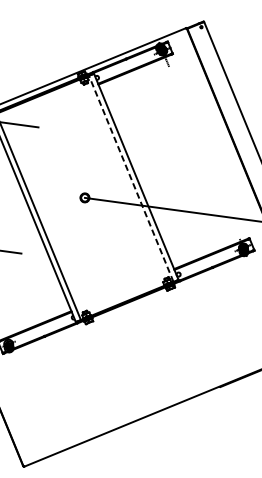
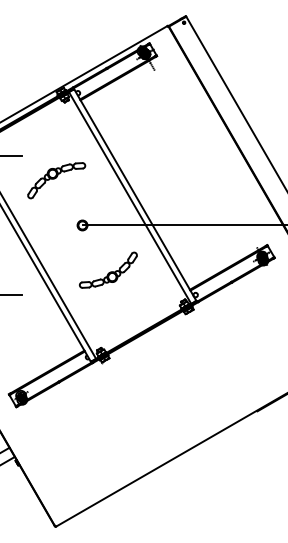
part: (66, 154) -> (56, 180), added
line: (130, 178) -> (129, 197), dashed -> solid
part: (103, 240) -> (108, 269), added

